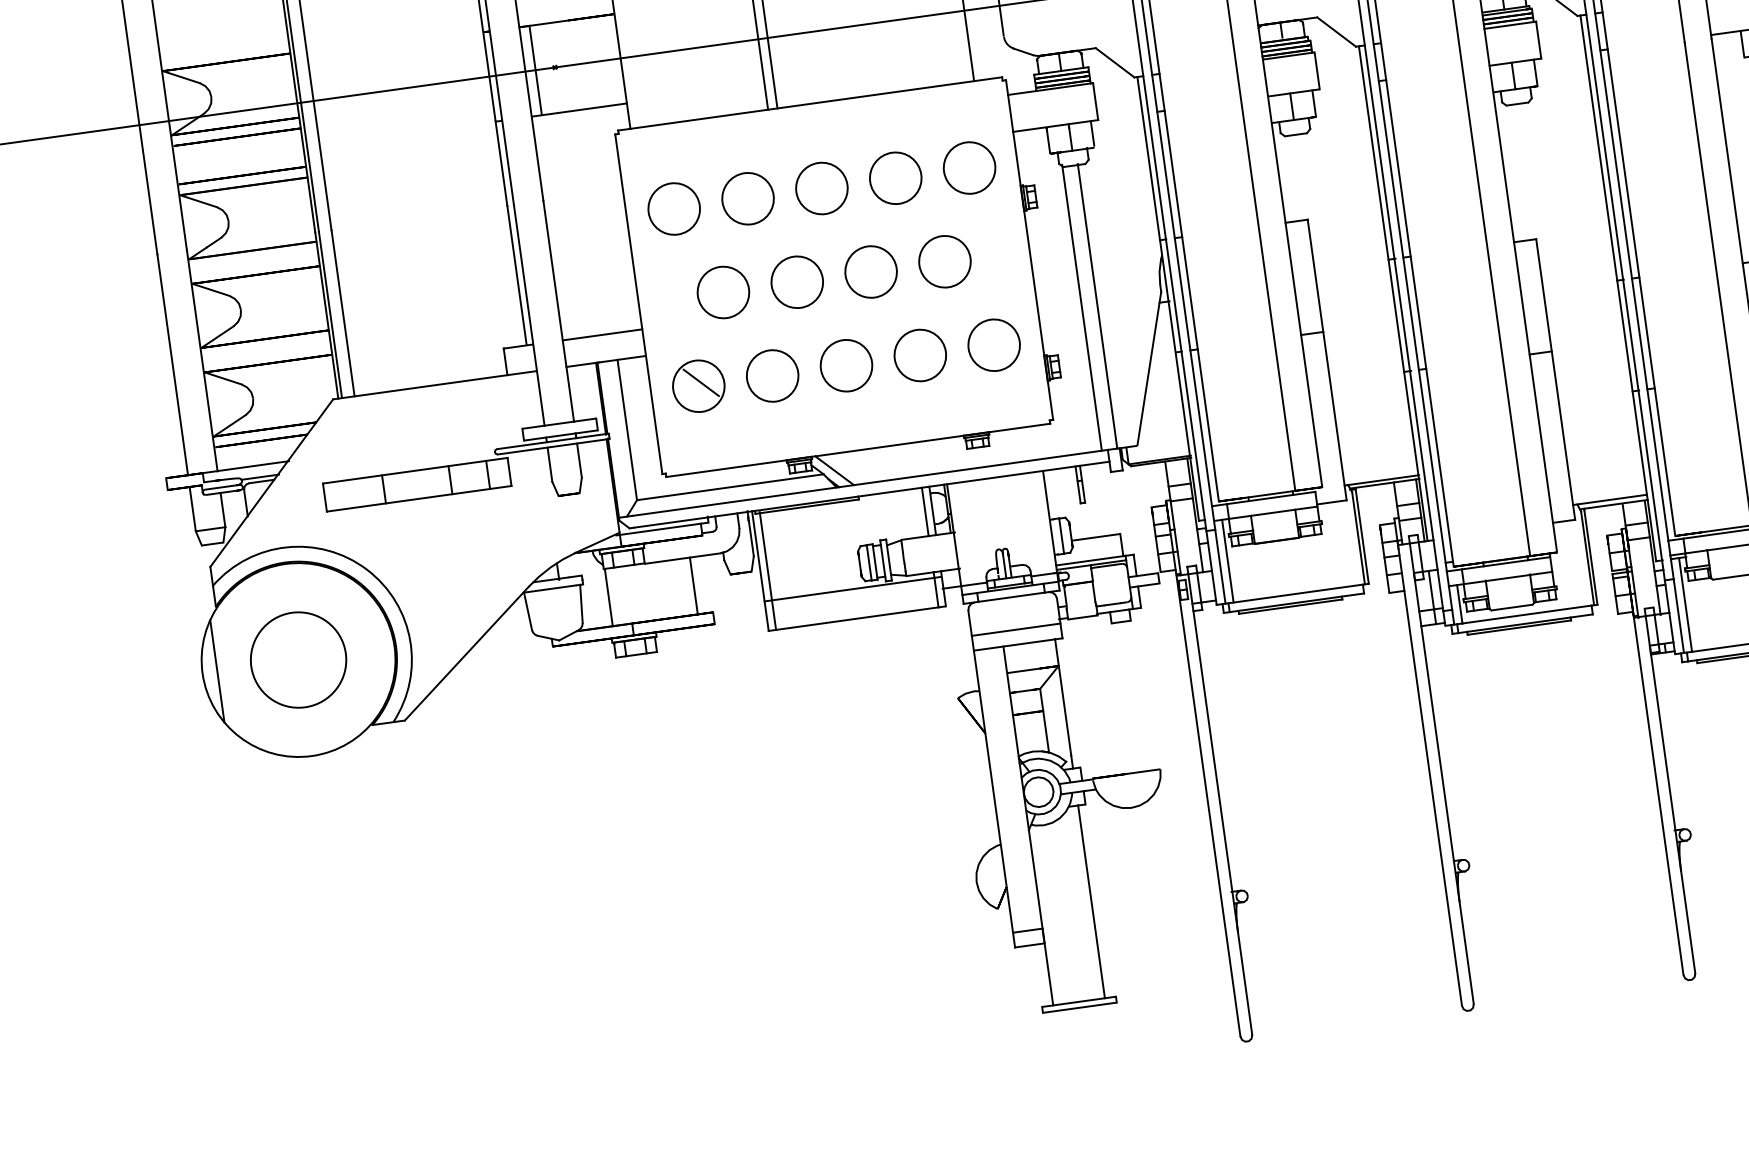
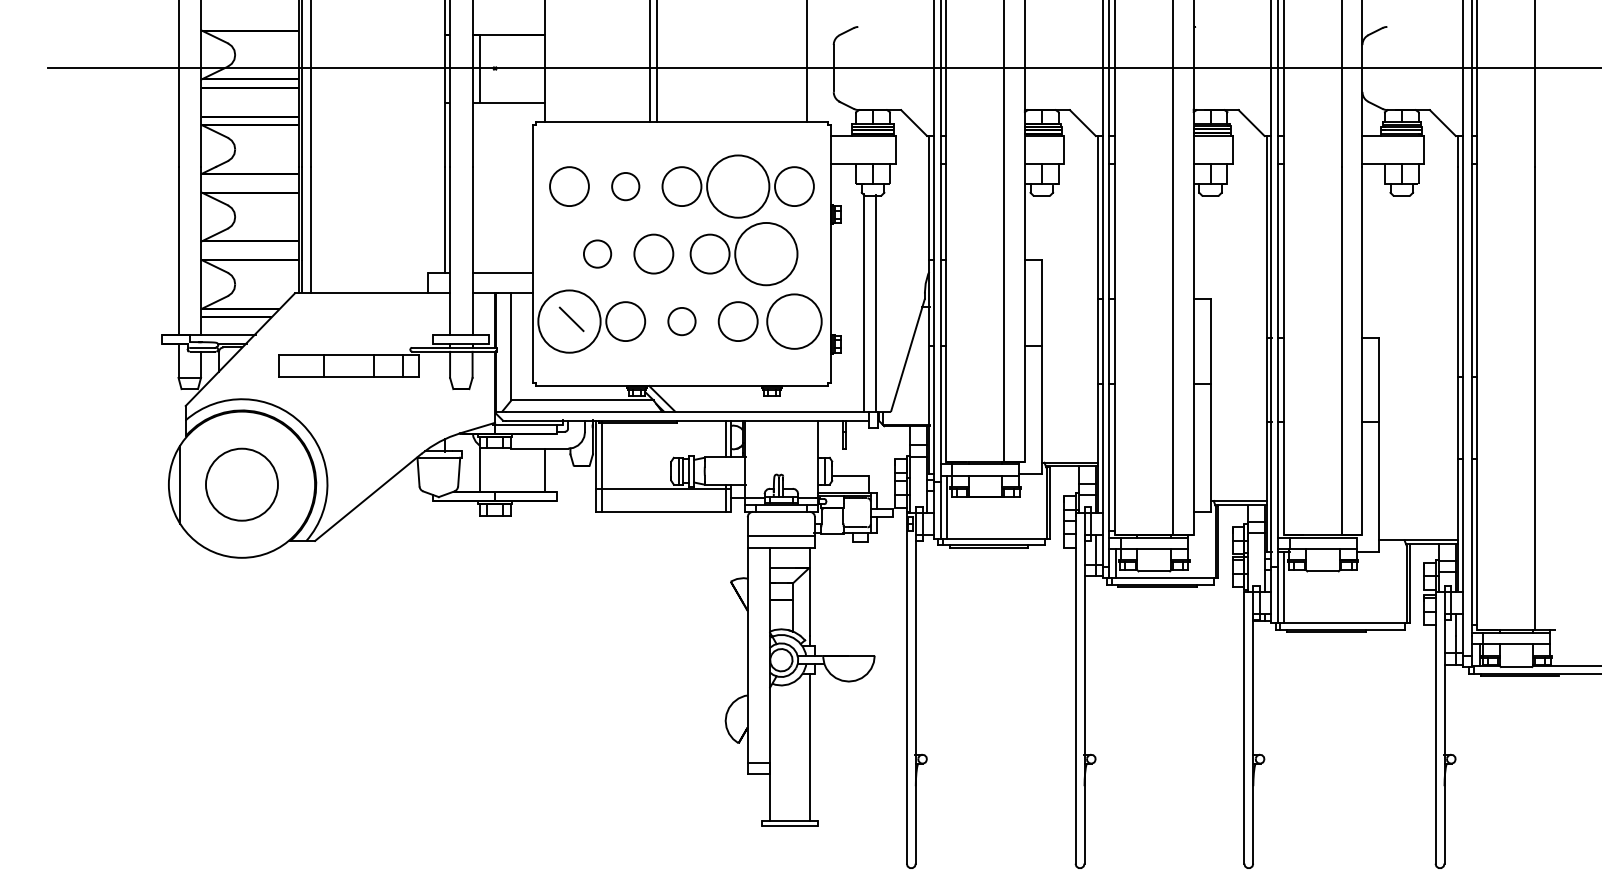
circle: (894, 178) -> (737, 186), size x1.6
circle: (747, 198) -> (625, 186), size x0.7
circle: (943, 261) -> (765, 253), size x1.6
circle: (723, 291) -> (597, 253), size x0.7
circle: (994, 345) -> (794, 321), size x1.4
circle: (845, 365) -> (681, 321), size x0.7
circle: (698, 386) -> (569, 321), size x1.6

